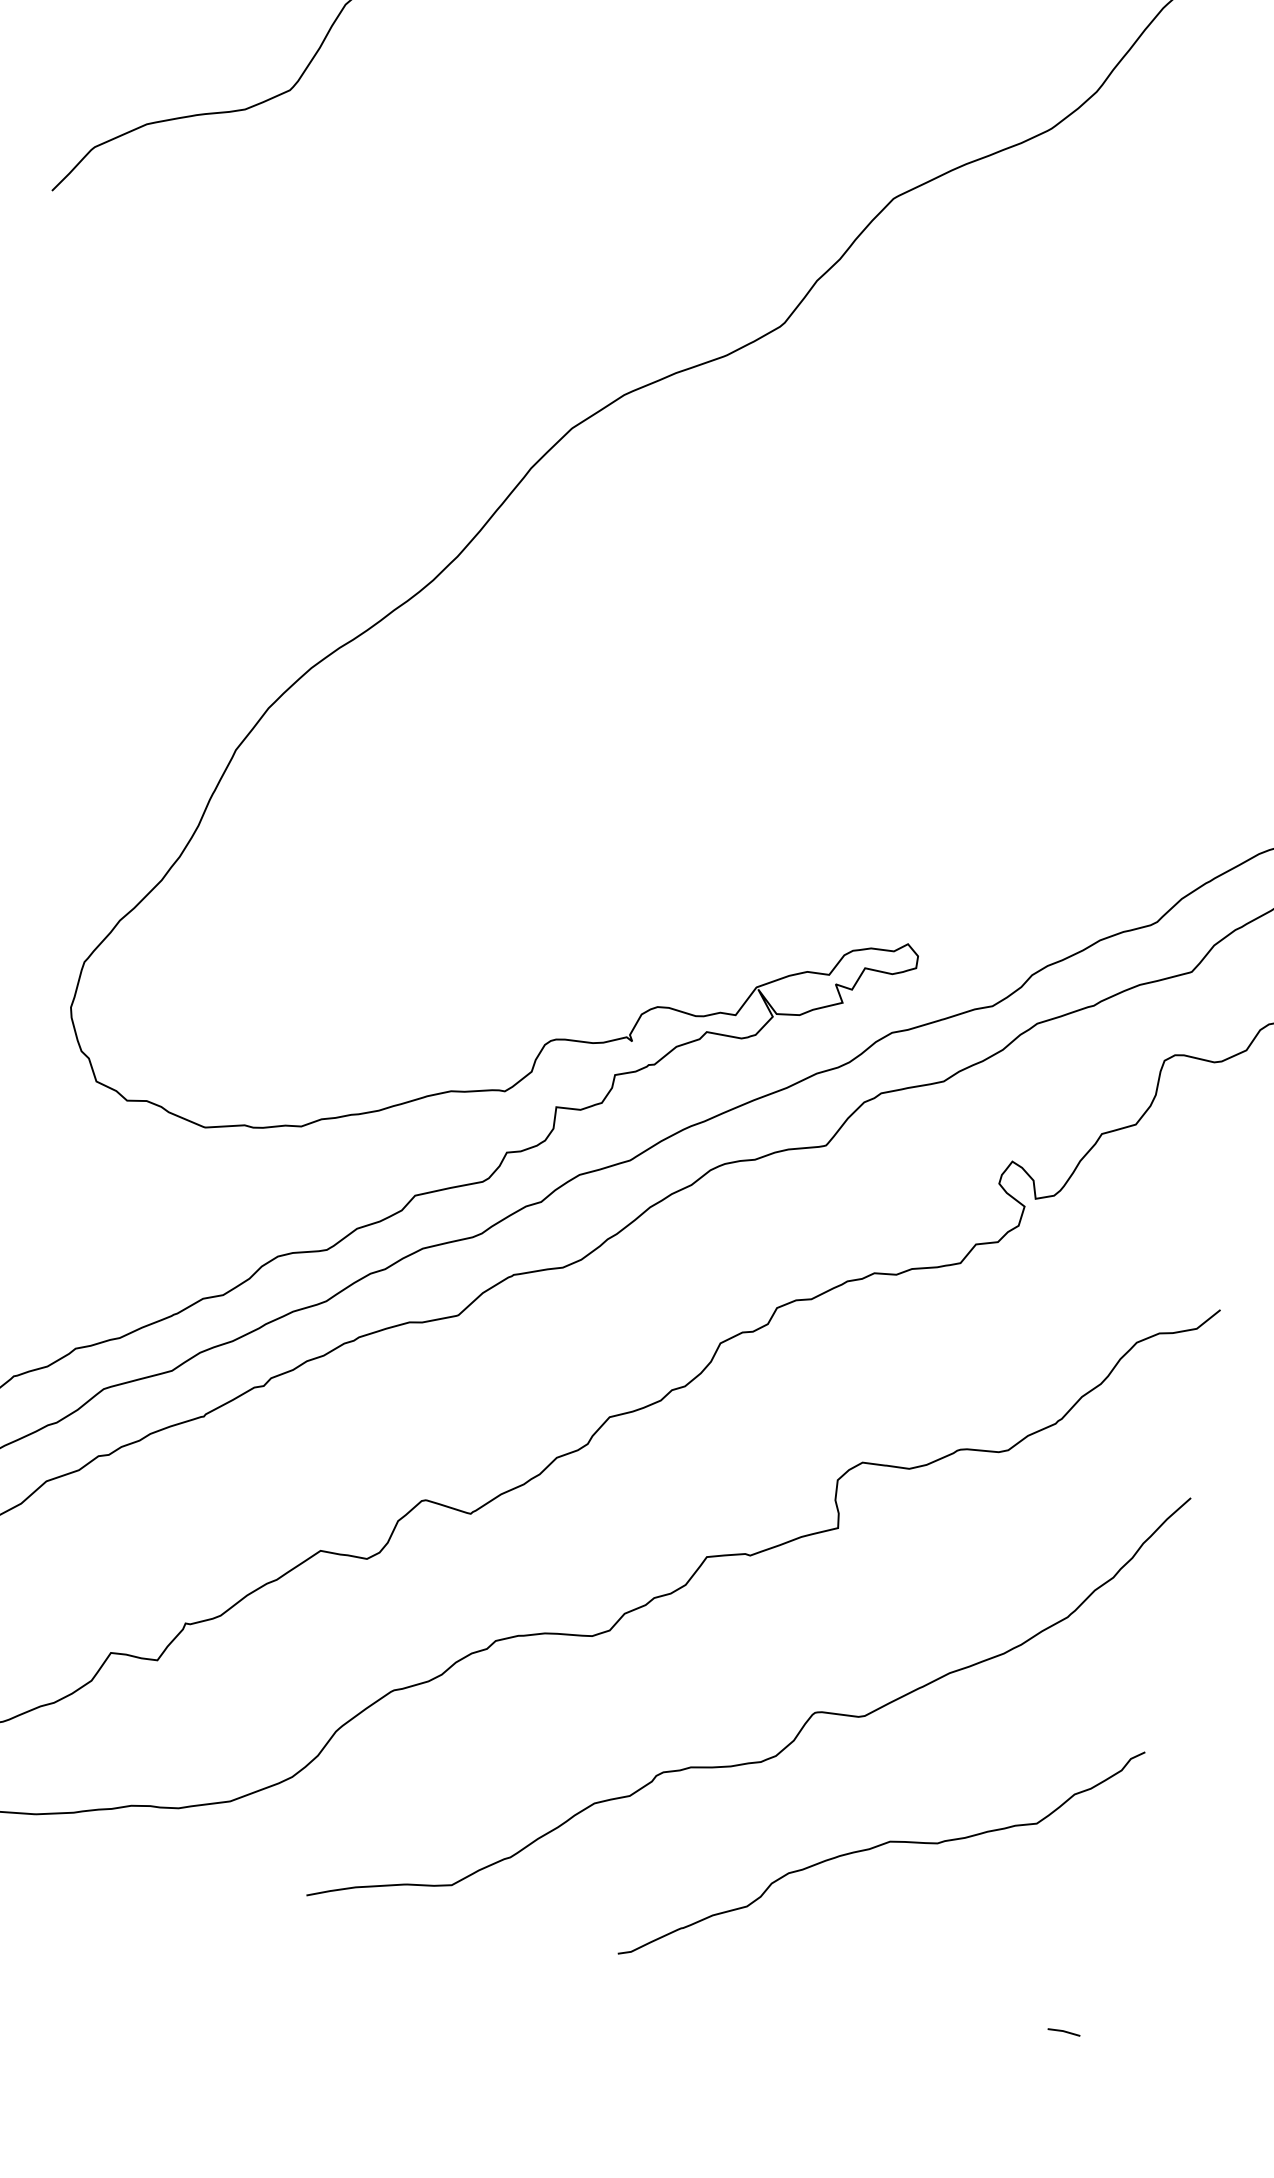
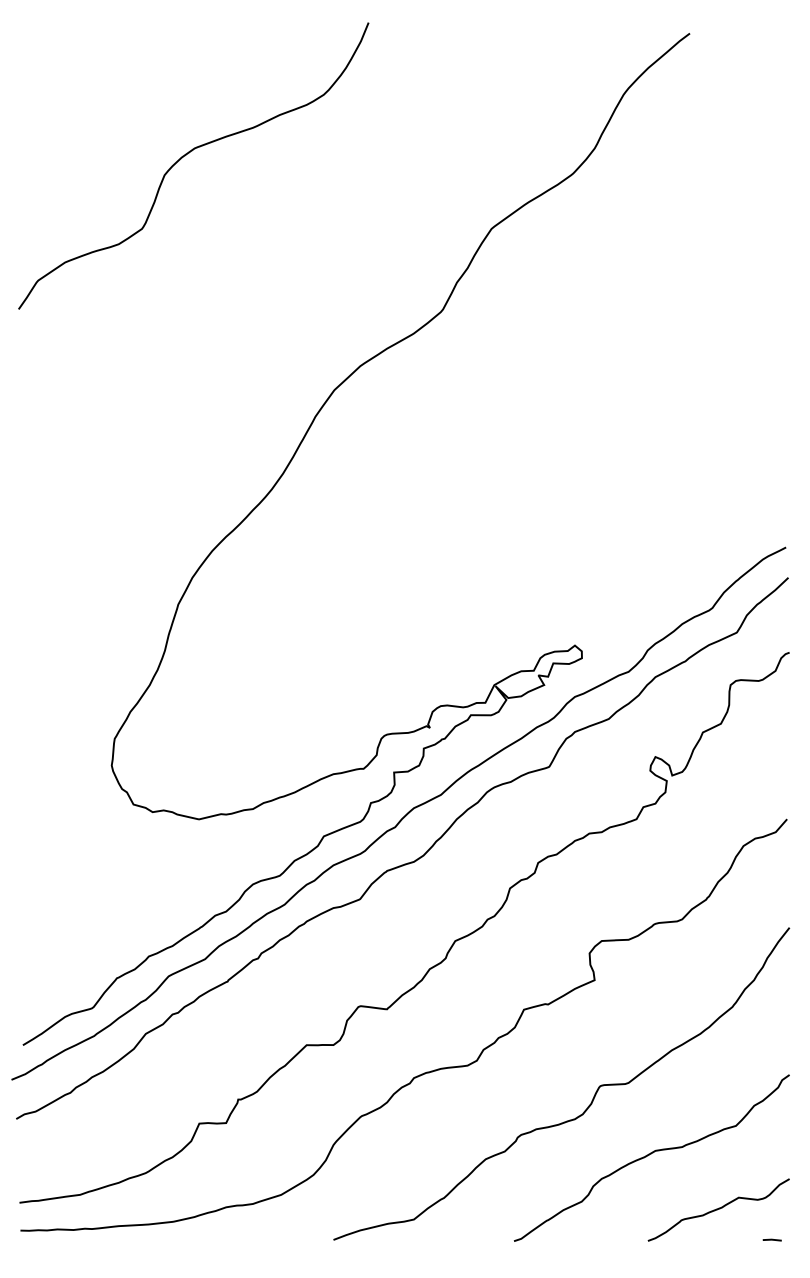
curve: (980, 1962) -> (718, 1209), added

